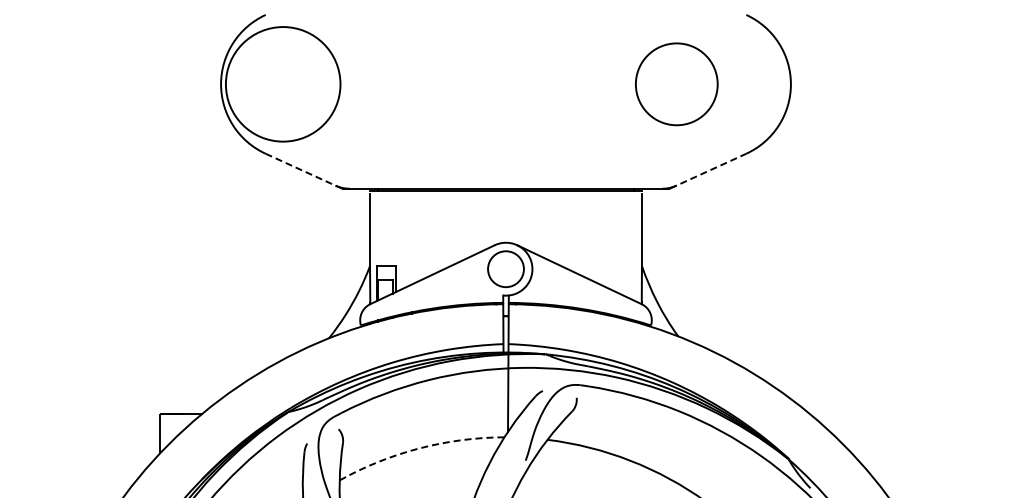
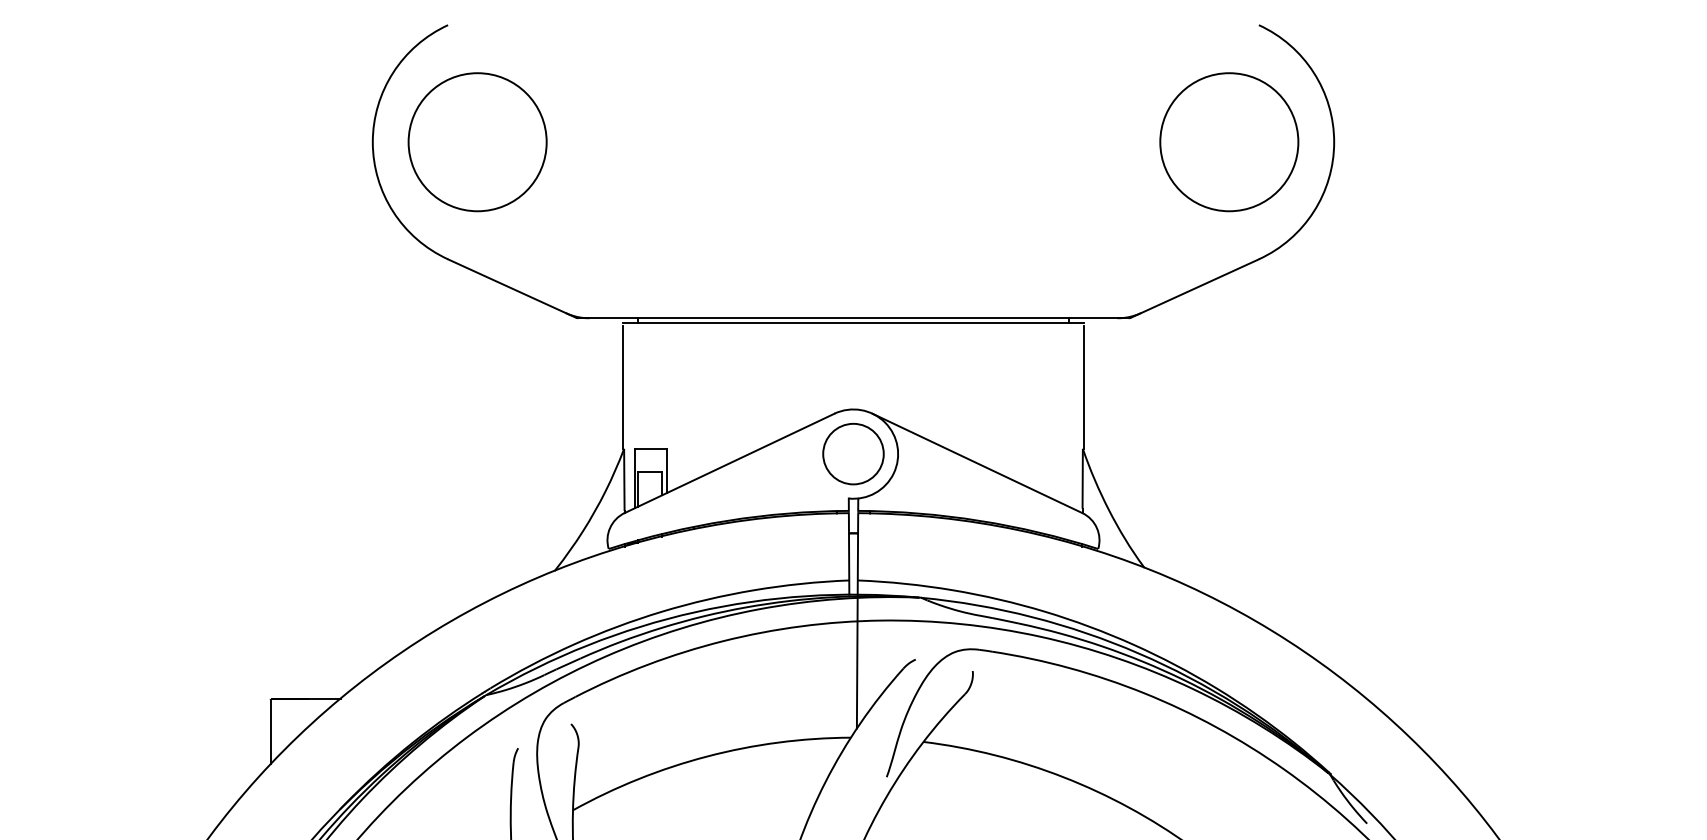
circle: (283, 84) -> (478, 142), size x0.71
circle: (676, 84) -> (1228, 142), moved
line: (303, 171) -> (511, 289), dashed -> solid
line: (708, 171) -> (1195, 289), dashed -> solid
arc: (419, 448) -> (707, 756), dashed -> solid

